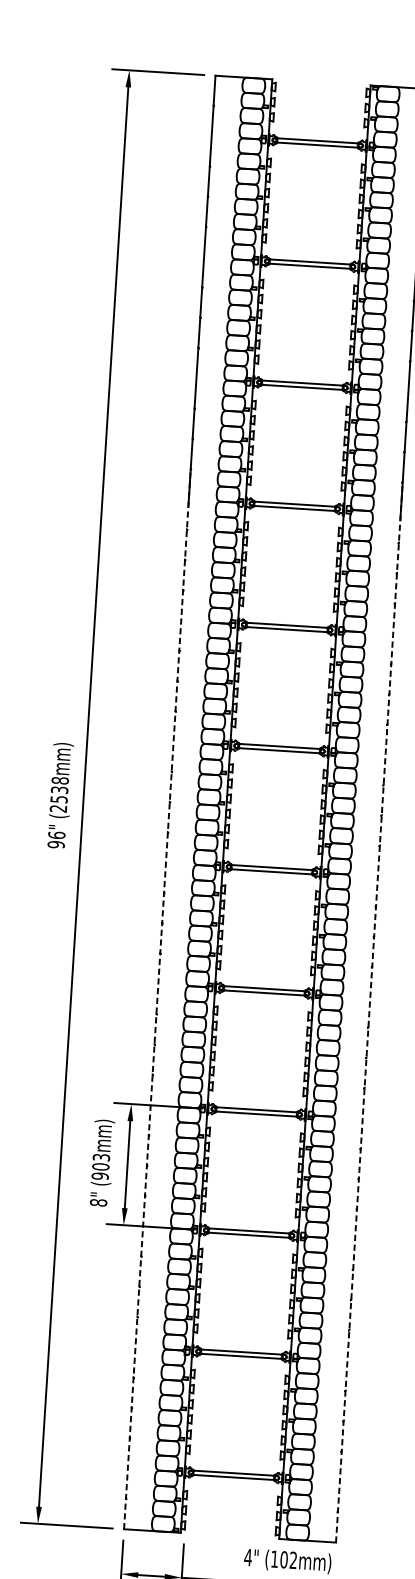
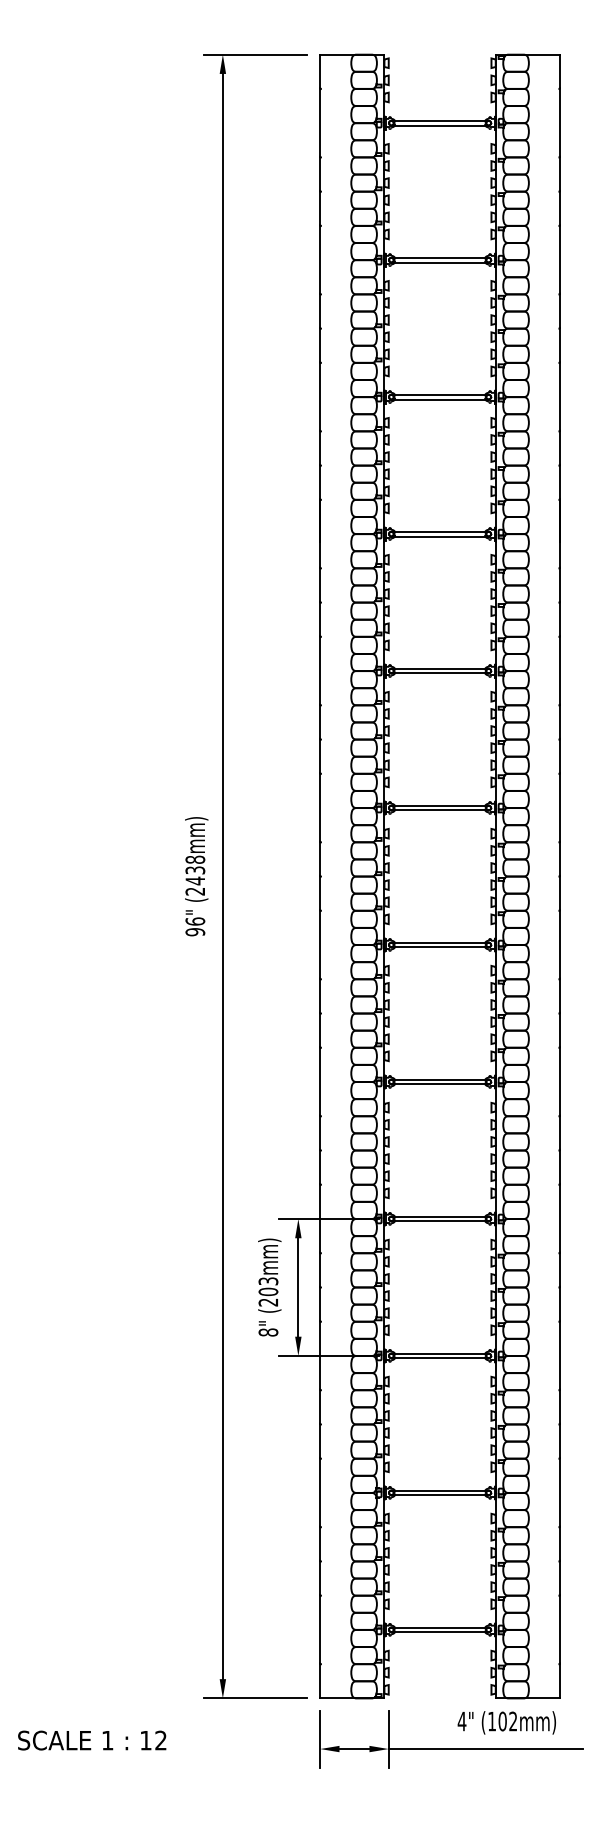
text: (59, 799) -> (195, 880), (2538mm) -> (2438mm)
line: (157, 998) -> (320, 1098), dashed -> solid
line: (368, 1012) -> (559, 1098), dashed -> solid
text: (100, 1176) -> (268, 1302), (903mm) -> (203mm)

